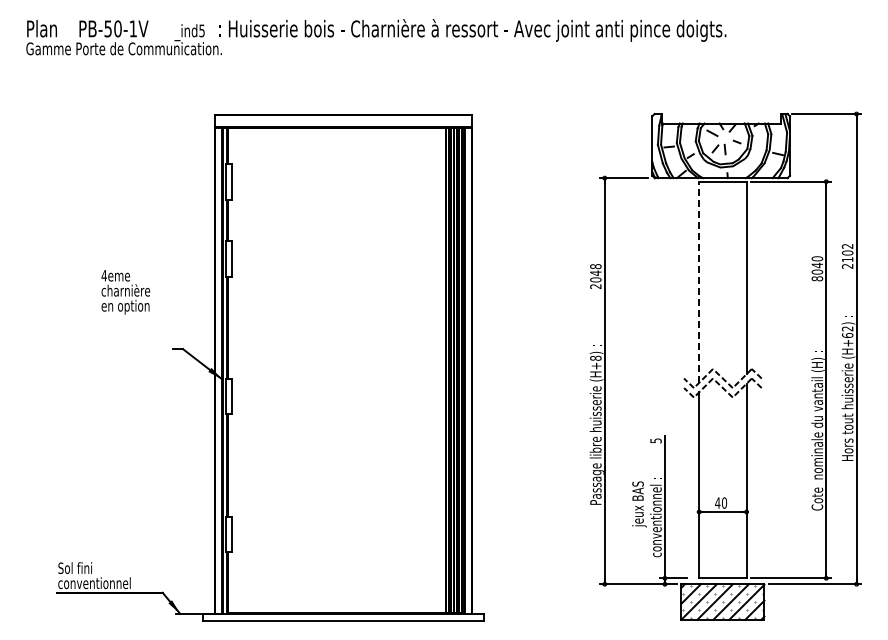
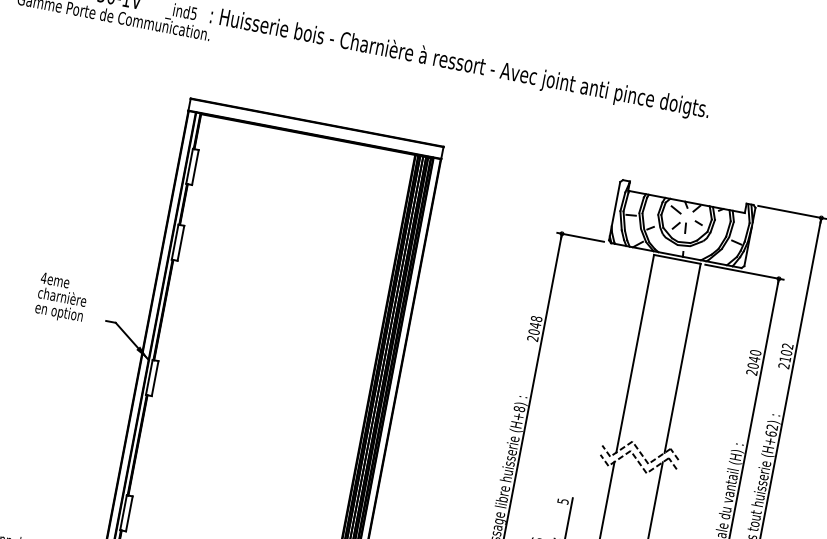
text: (817, 278) -> (752, 372), 8040 -> 2040
line: (699, 282) -> (635, 354), dashed -> solid
text: (125, 292) -> (61, 298), moved

